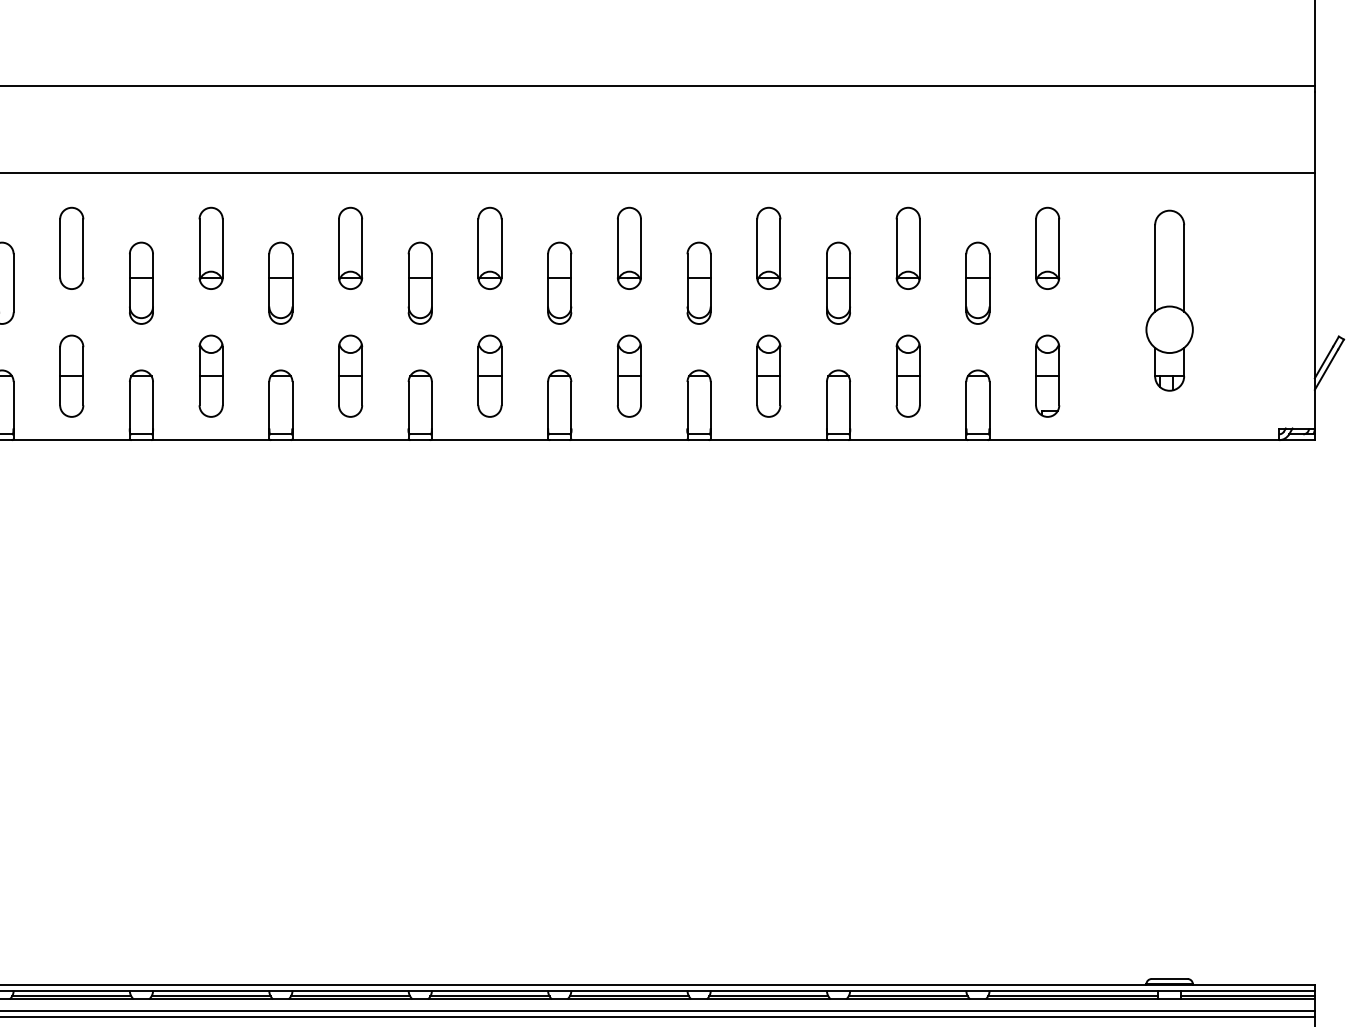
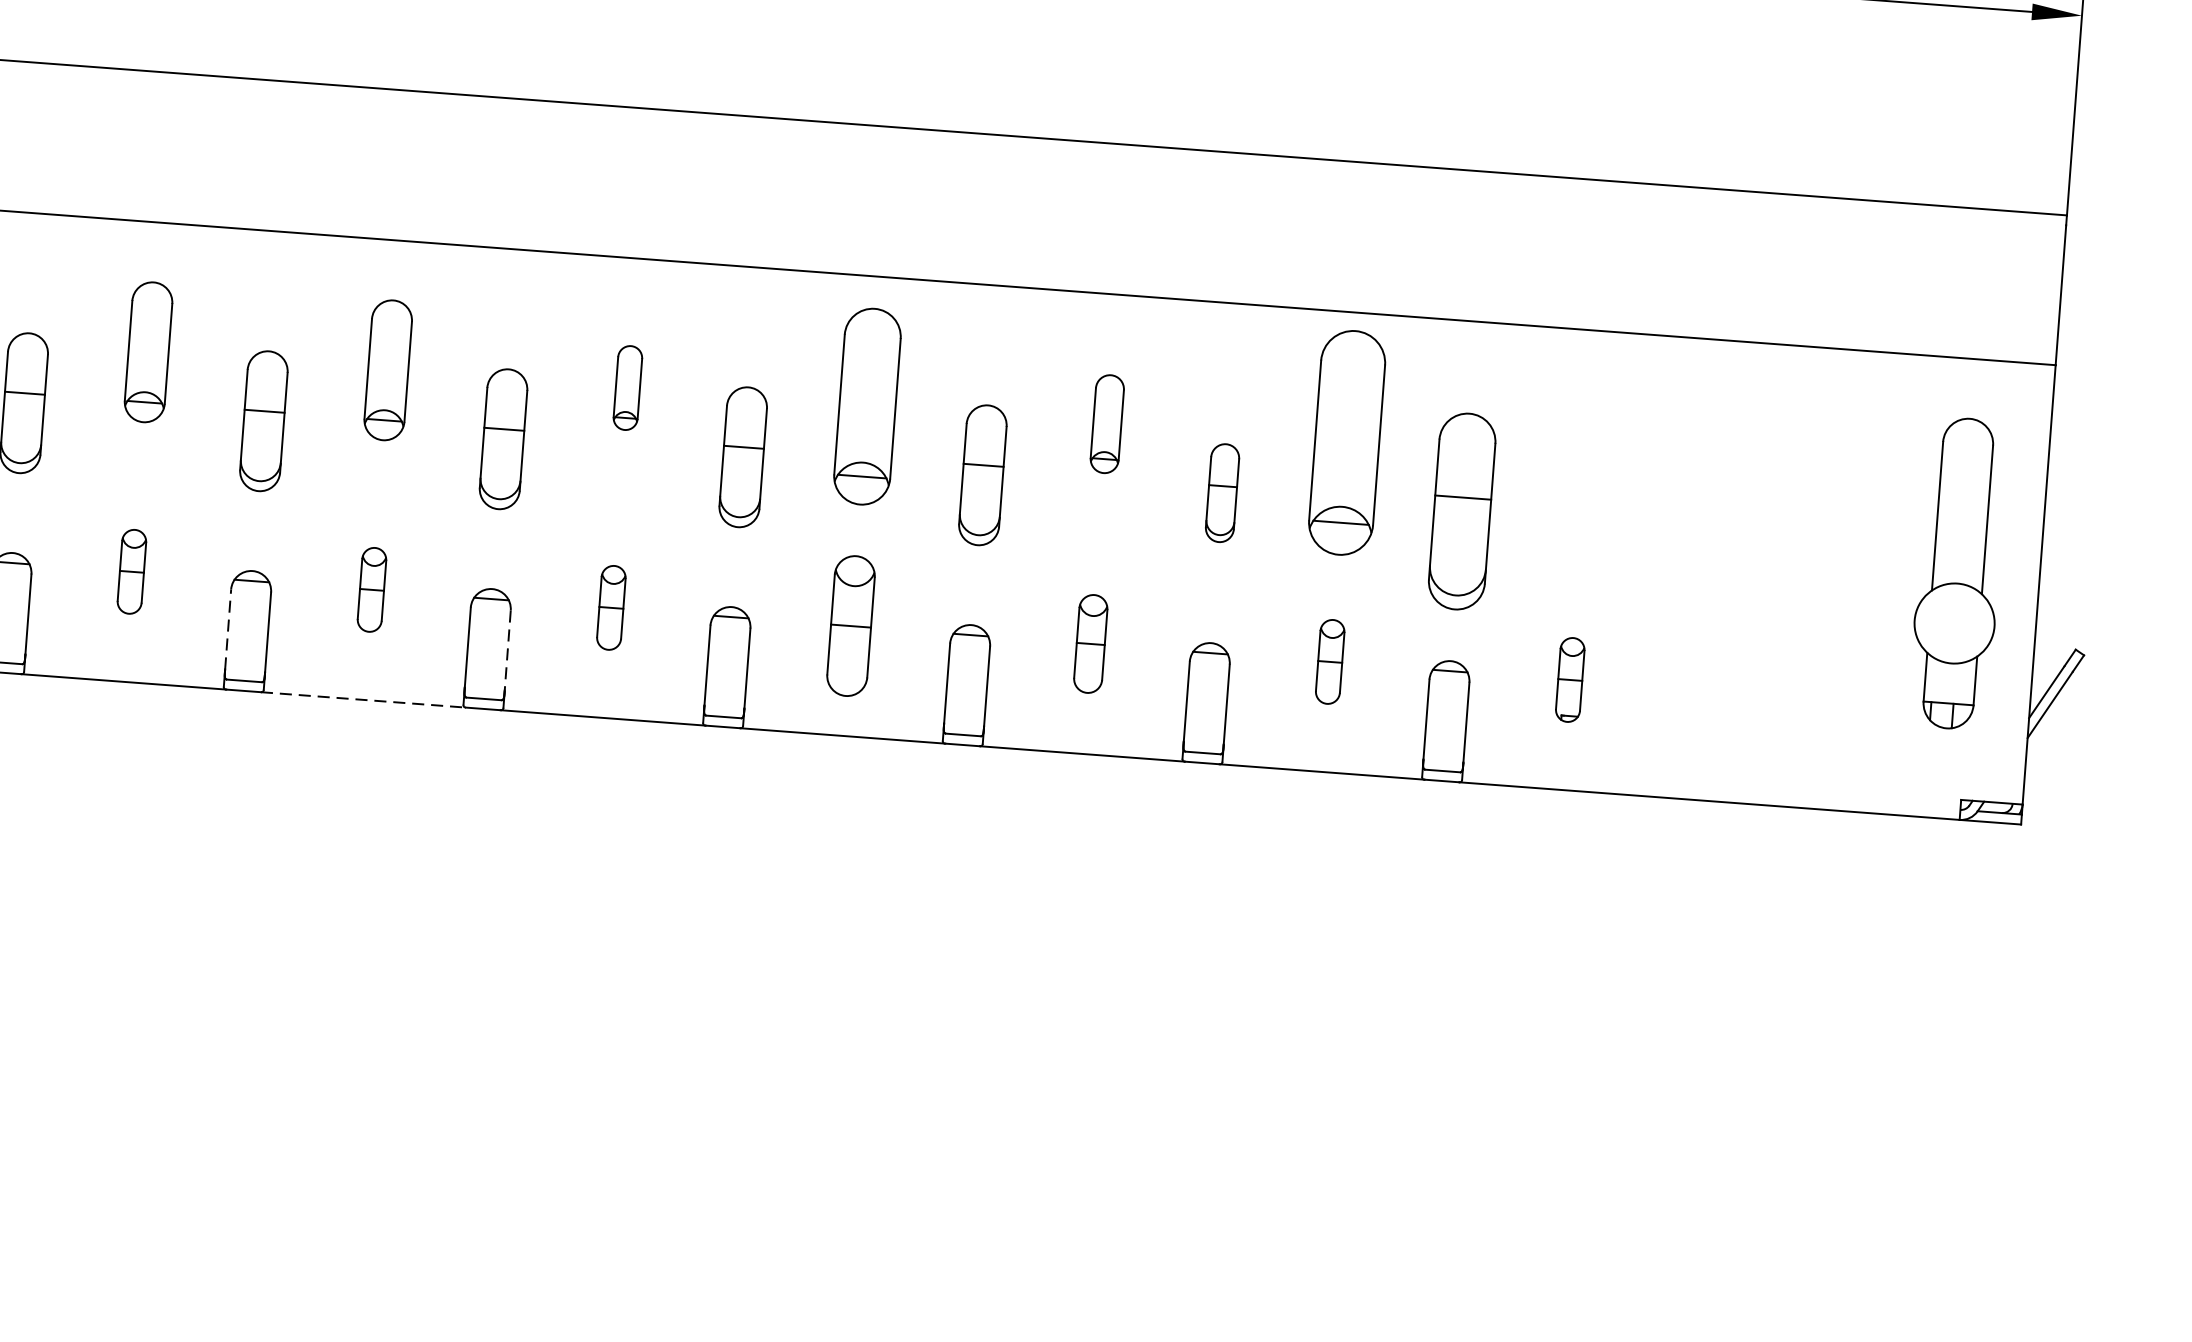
part: (489, 247) -> (627, 386), size x0.6
part: (629, 247) -> (867, 404), size x1.4
part: (768, 247) -> (1106, 422), size x0.7
part: (907, 247) -> (1345, 440), size x1.6
part: (1047, 247) -> (1586, 458), removed
part: (838, 282) -> (1222, 491), size x0.7
part: (977, 282) -> (1461, 509), size x1.4
part: (1169, 300) -> (1958, 573), moved
part: (210, 375) -> (130, 570), size x0.6
part: (350, 375) -> (371, 588), size x0.6
part: (489, 375) -> (610, 606), size x0.6
part: (768, 375) -> (1090, 642), size x0.7
part: (907, 375) -> (1329, 660), size x0.6
part: (1047, 375) -> (1569, 678), size x0.6
line: (269, 404) -> (228, 628), solid -> dashed
line: (431, 405) -> (507, 650), solid -> dashed
line: (350, 440) -> (363, 700), solid -> dashed

